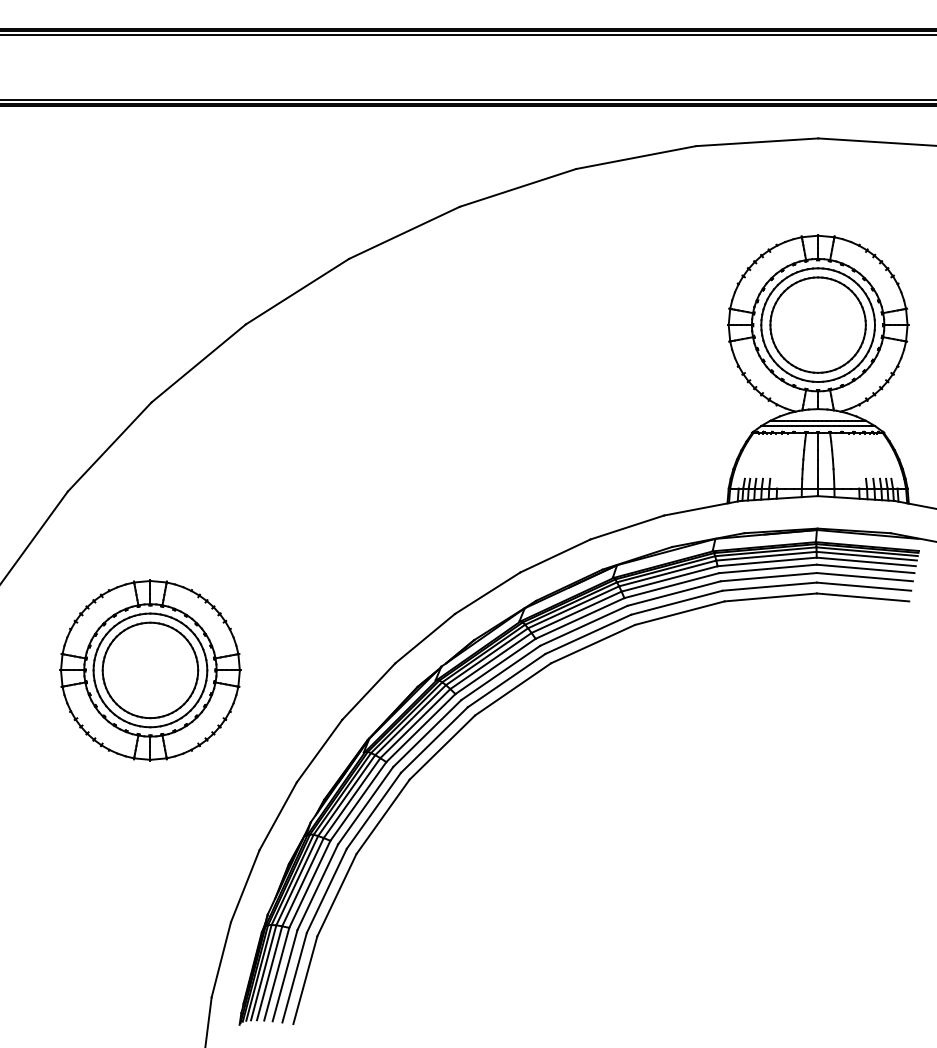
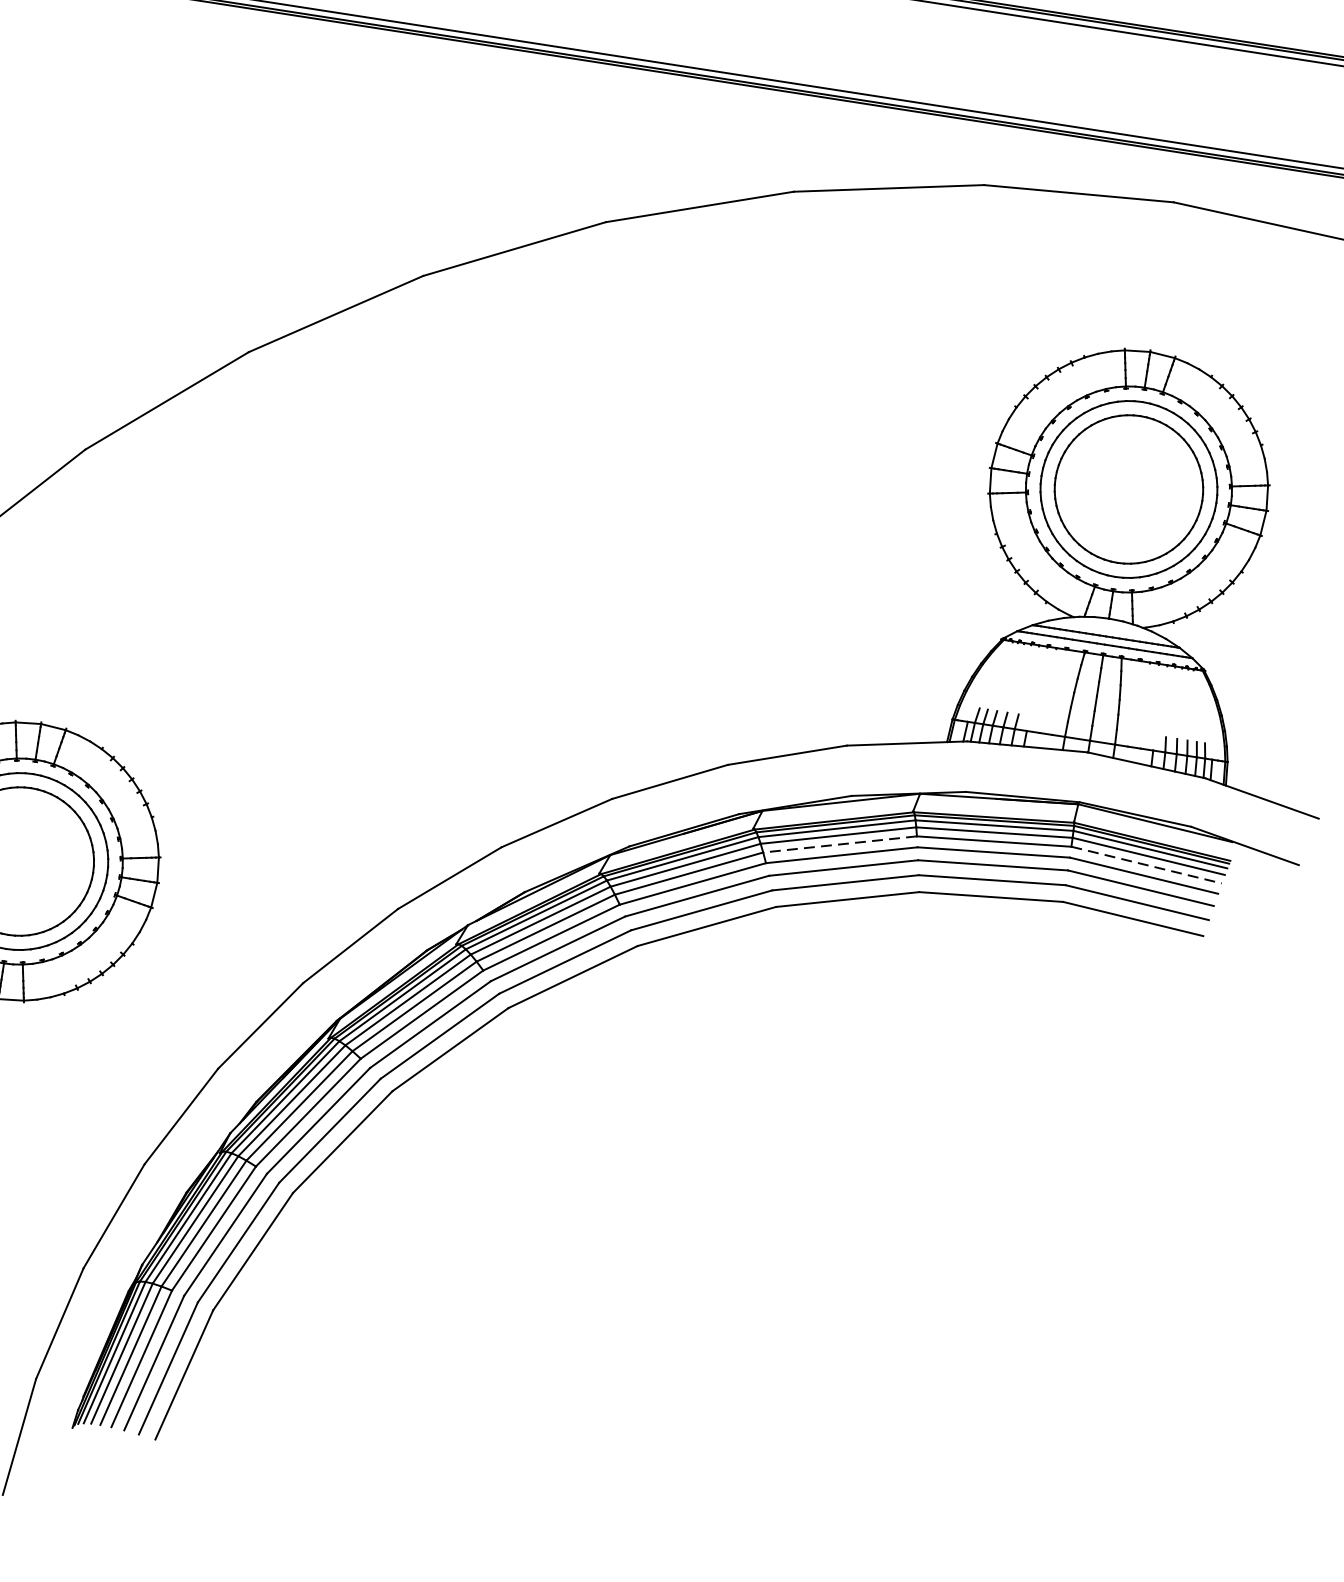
line: (866, 561) -> (1147, 864), solid -> dashed
line: (669, 578) -> (840, 843), solid -> dashed

